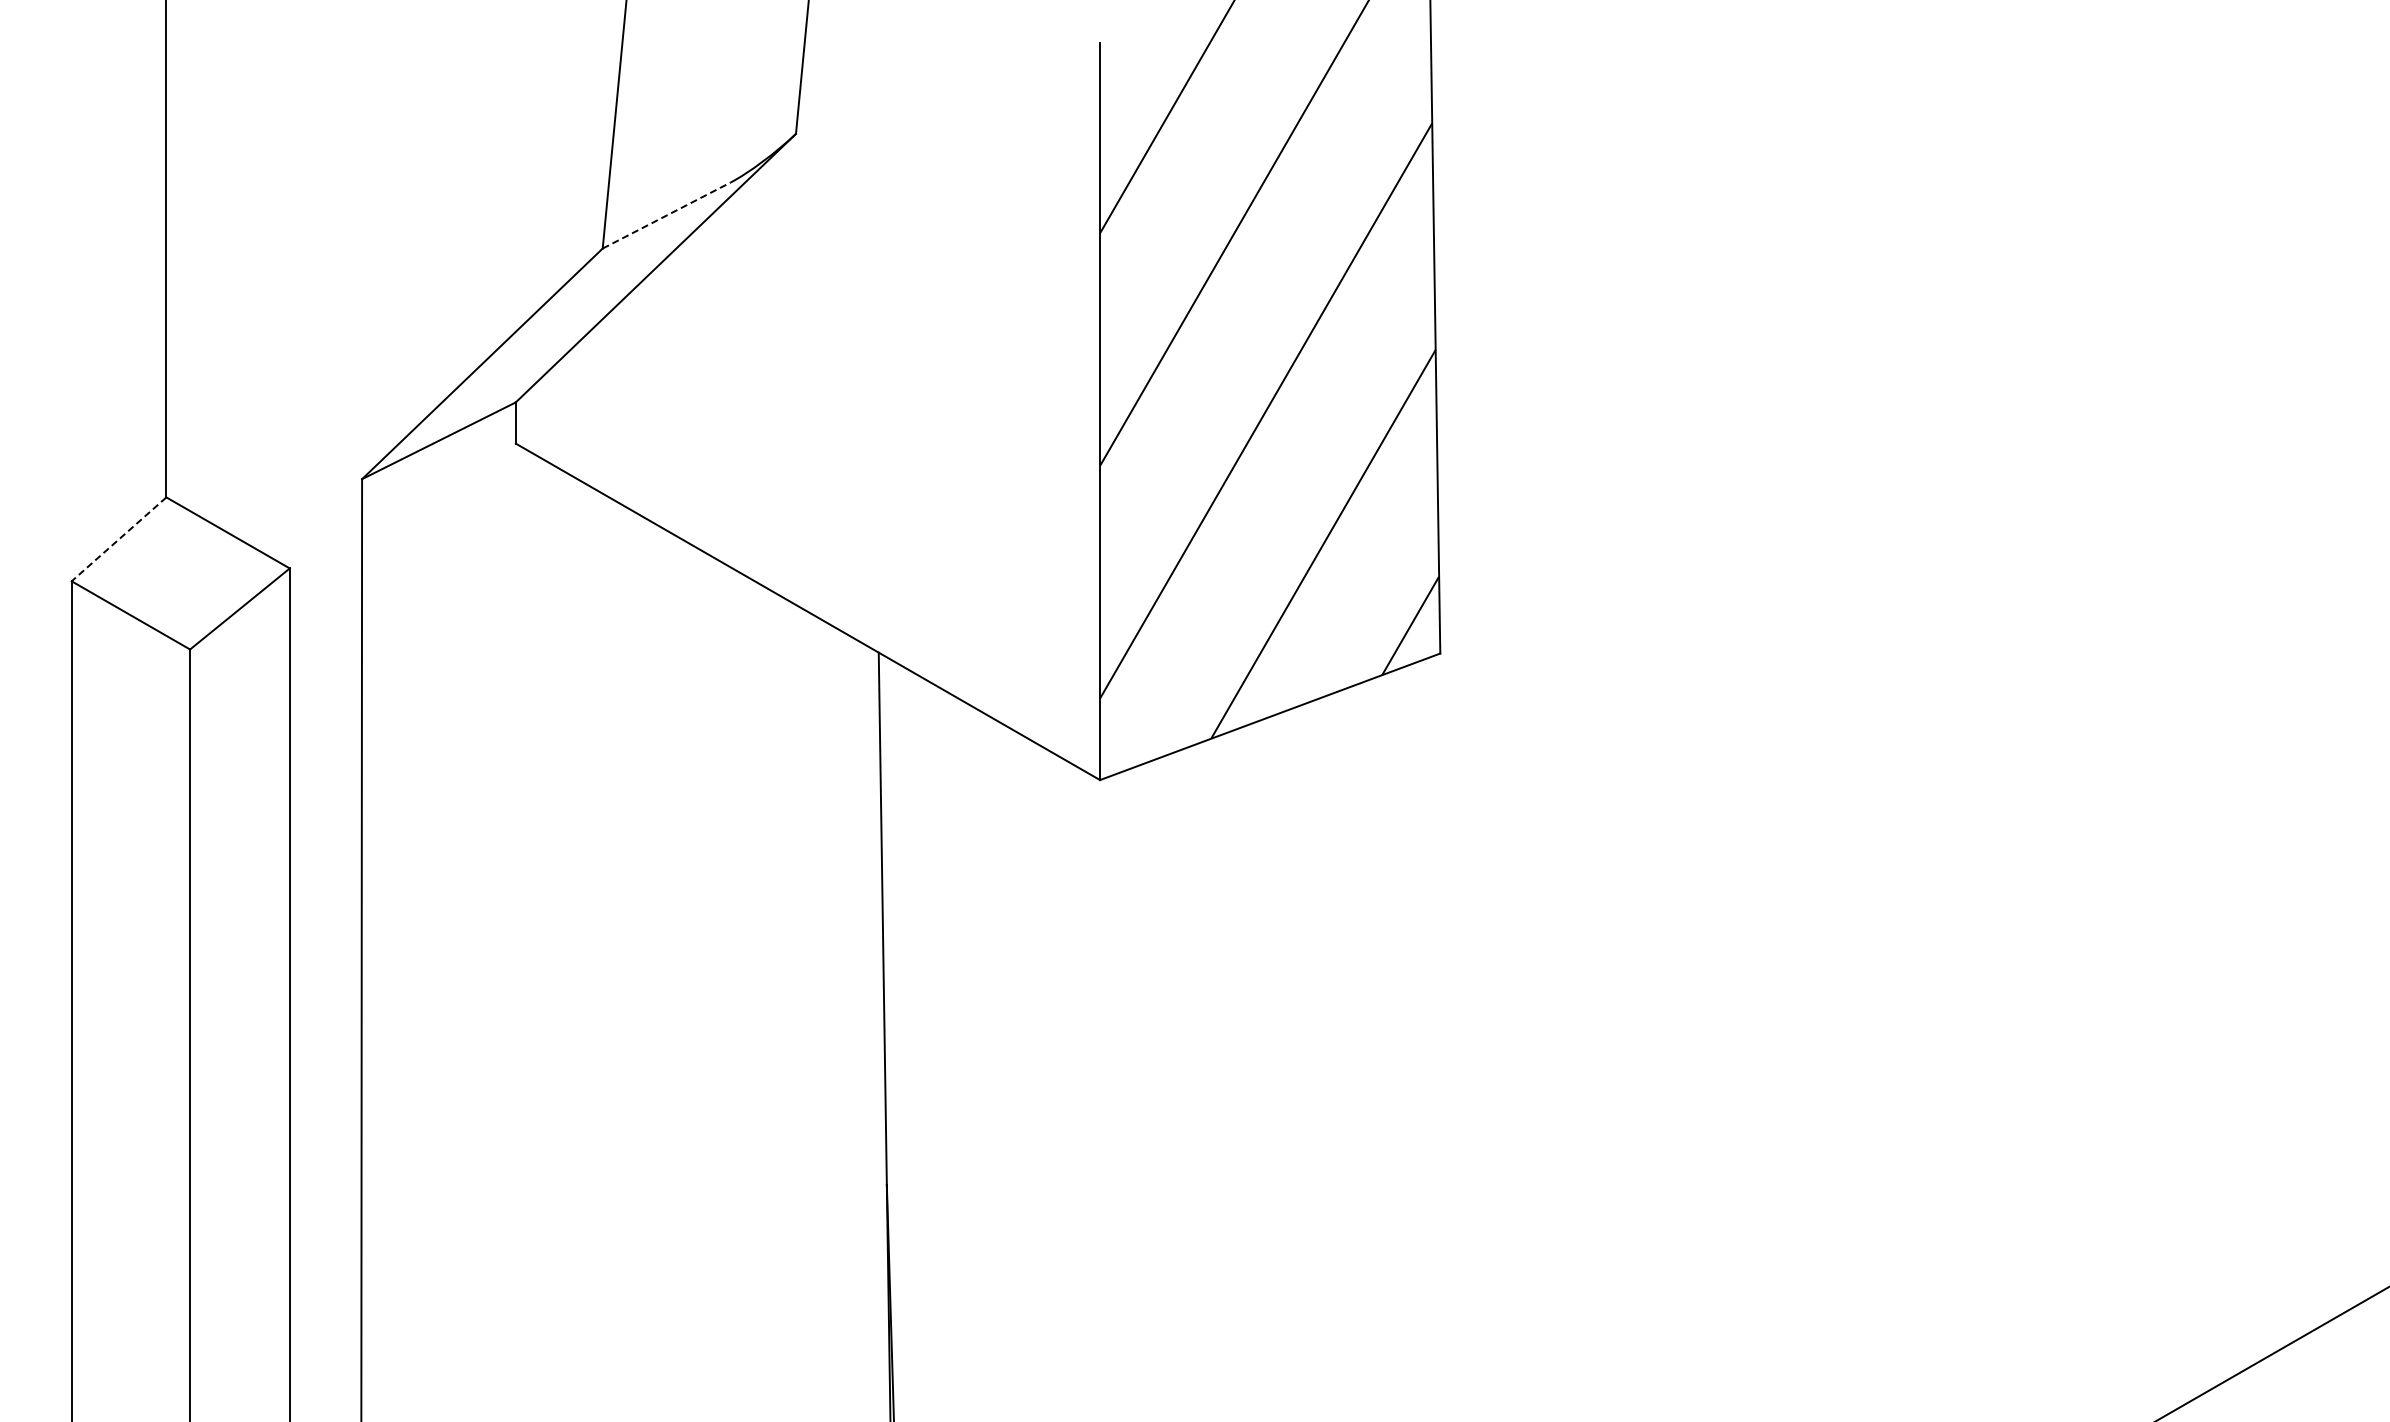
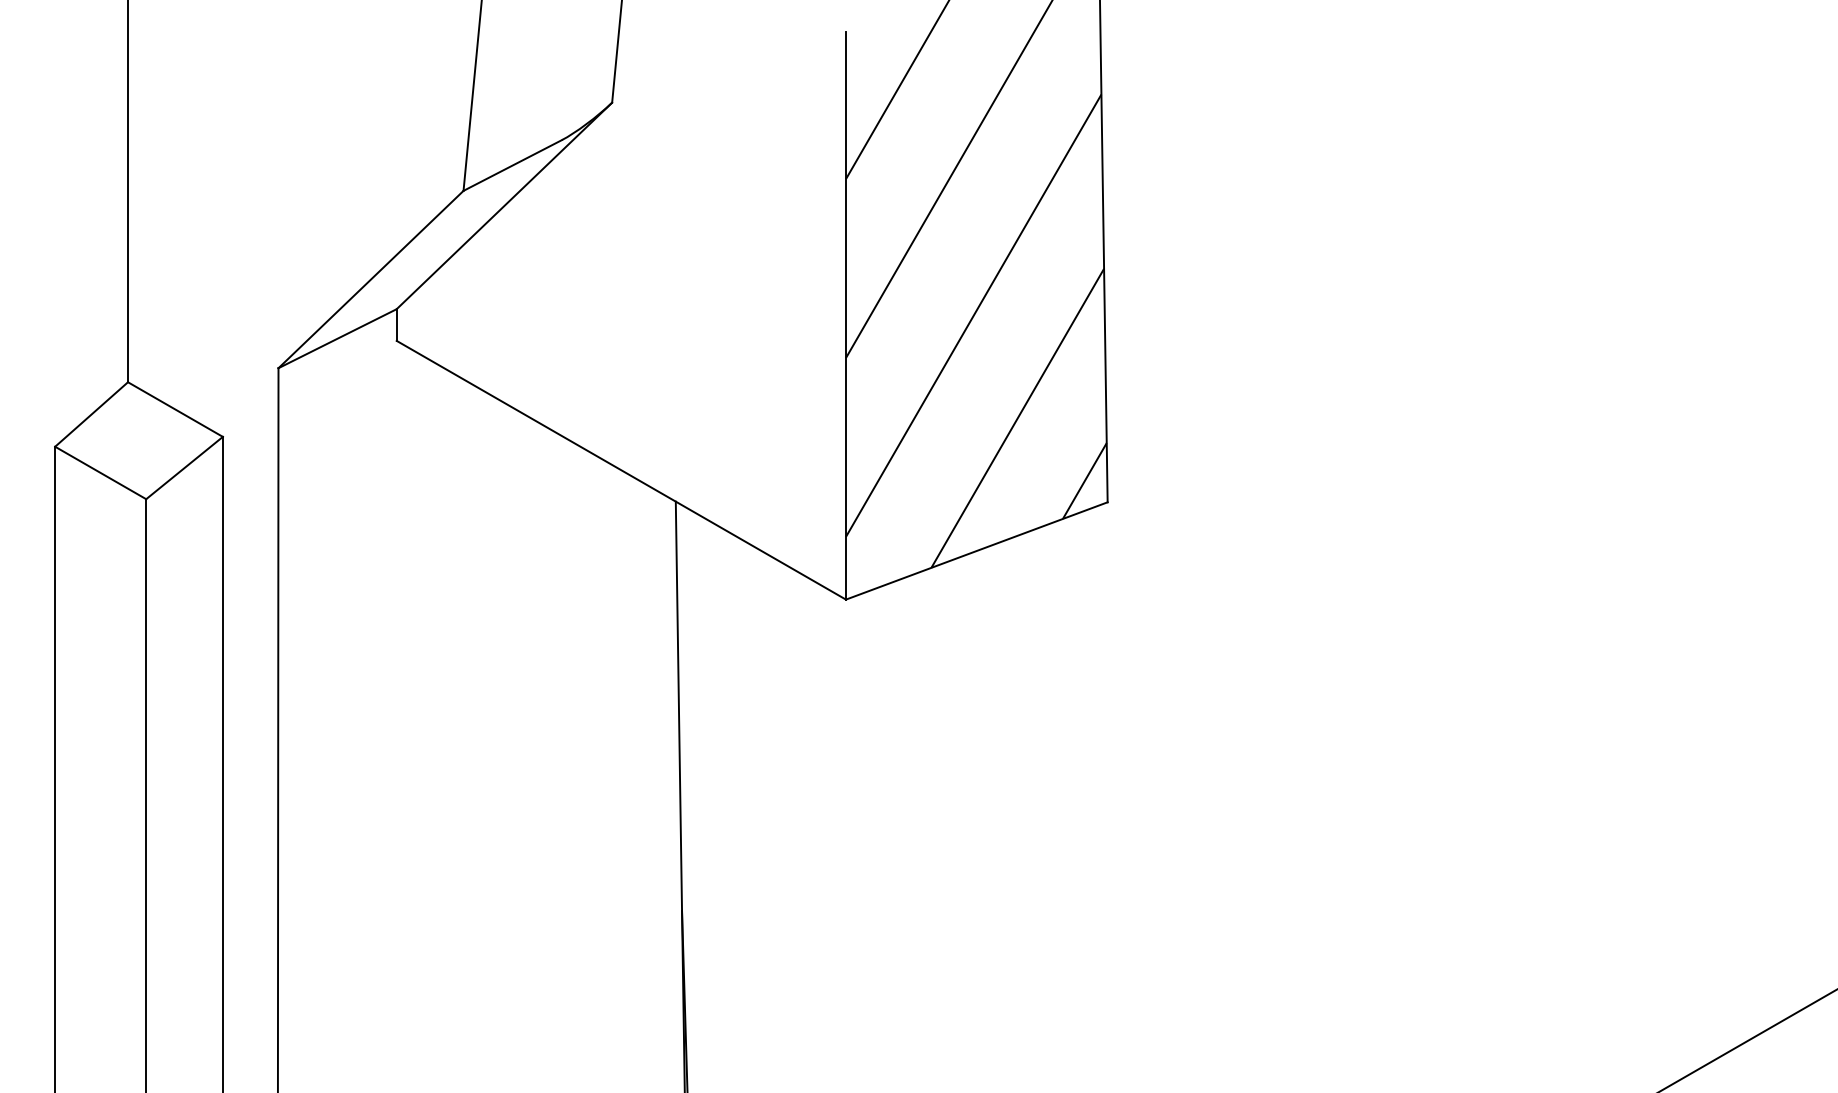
line: (667, 215) -> (513, 165), dashed -> solid
line: (118, 539) -> (91, 414), dashed -> solid

